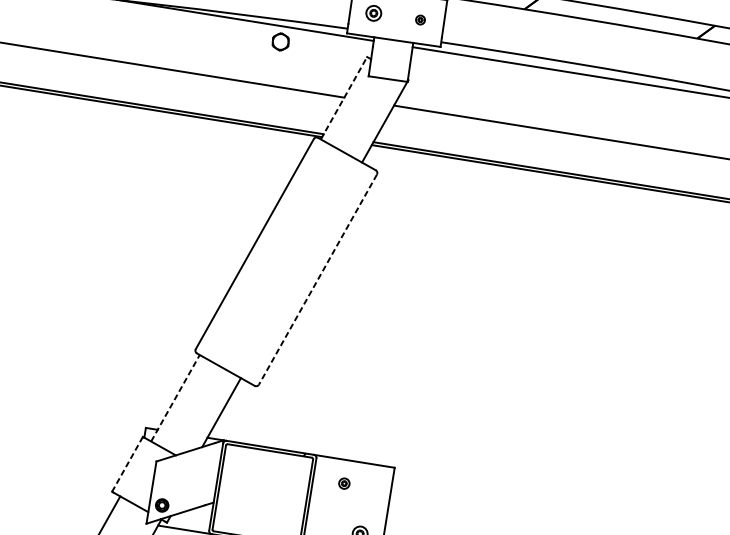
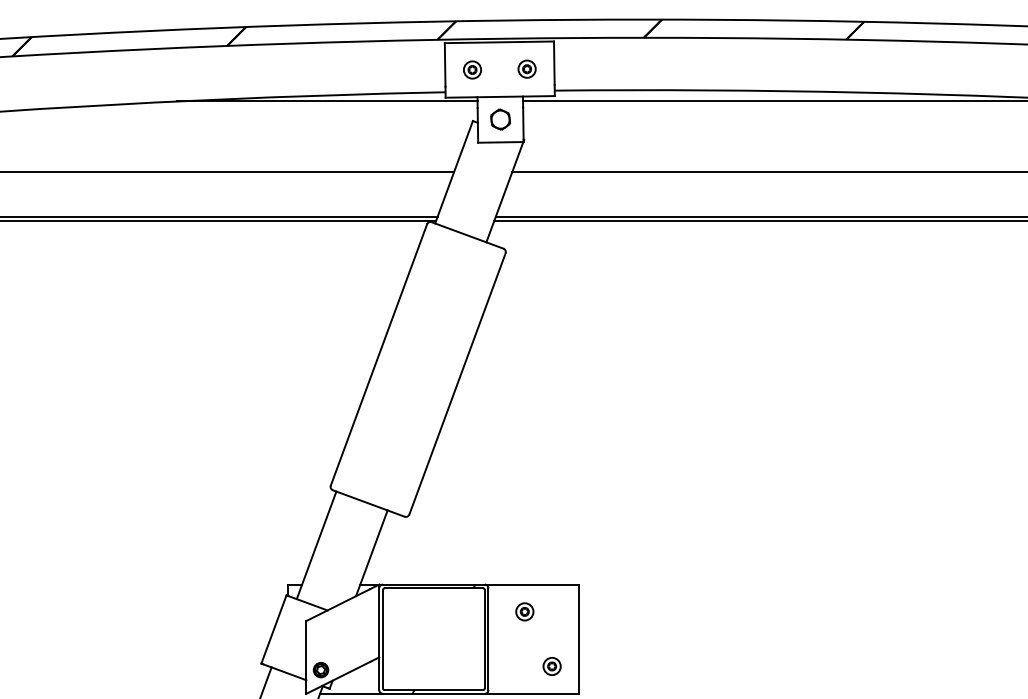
part: (420, 19) -> (526, 68), size x1.67
part: (280, 41) -> (500, 119), moved
line: (344, 98) -> (454, 172), dashed -> solid
line: (317, 280) -> (457, 384), dashed -> solid
line: (175, 397) -> (316, 544), dashed -> solid
line: (127, 464) -> (273, 629), dashed -> solid
part: (344, 483) -> (524, 611), size x1.43

